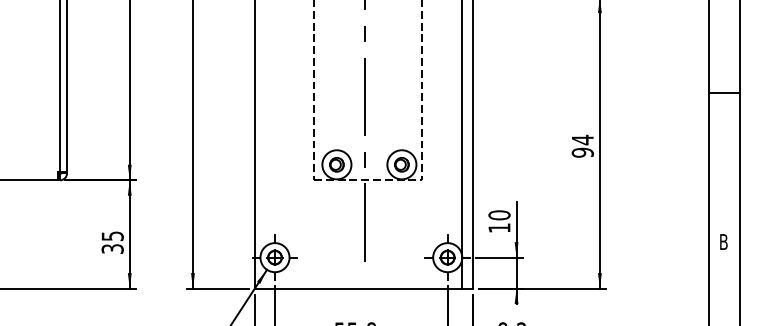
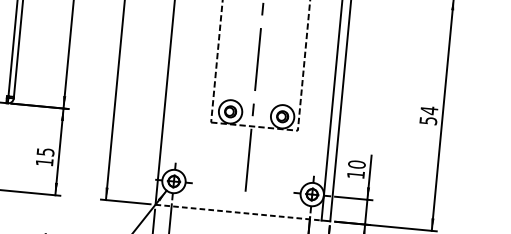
text: (582, 152) -> (428, 120), 94 -> 54
text: (112, 248) -> (44, 161), 35 -> 15
line: (358, 288) -> (238, 212), solid -> dashed

